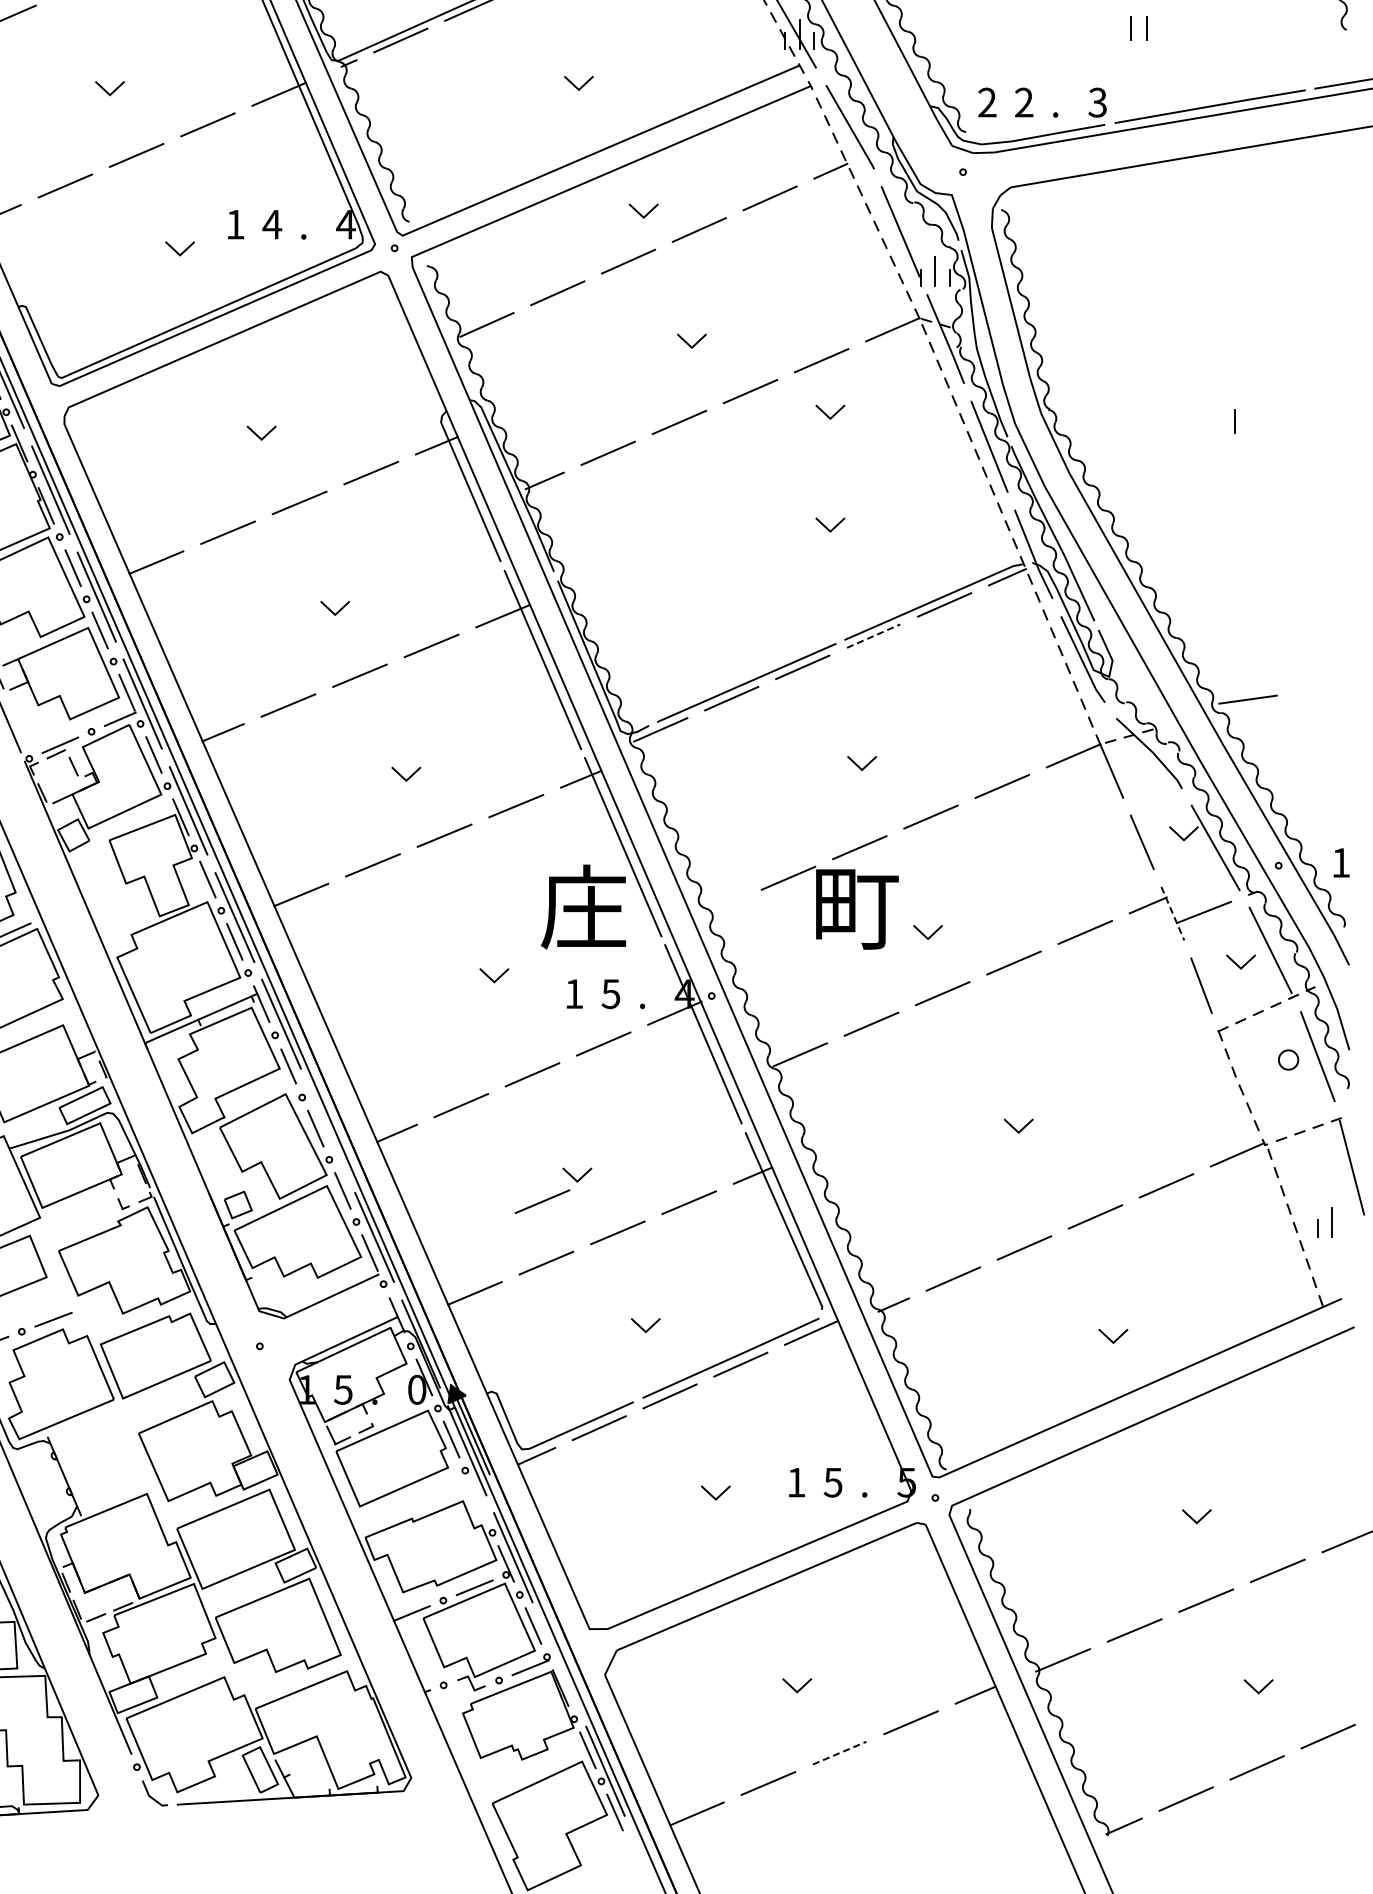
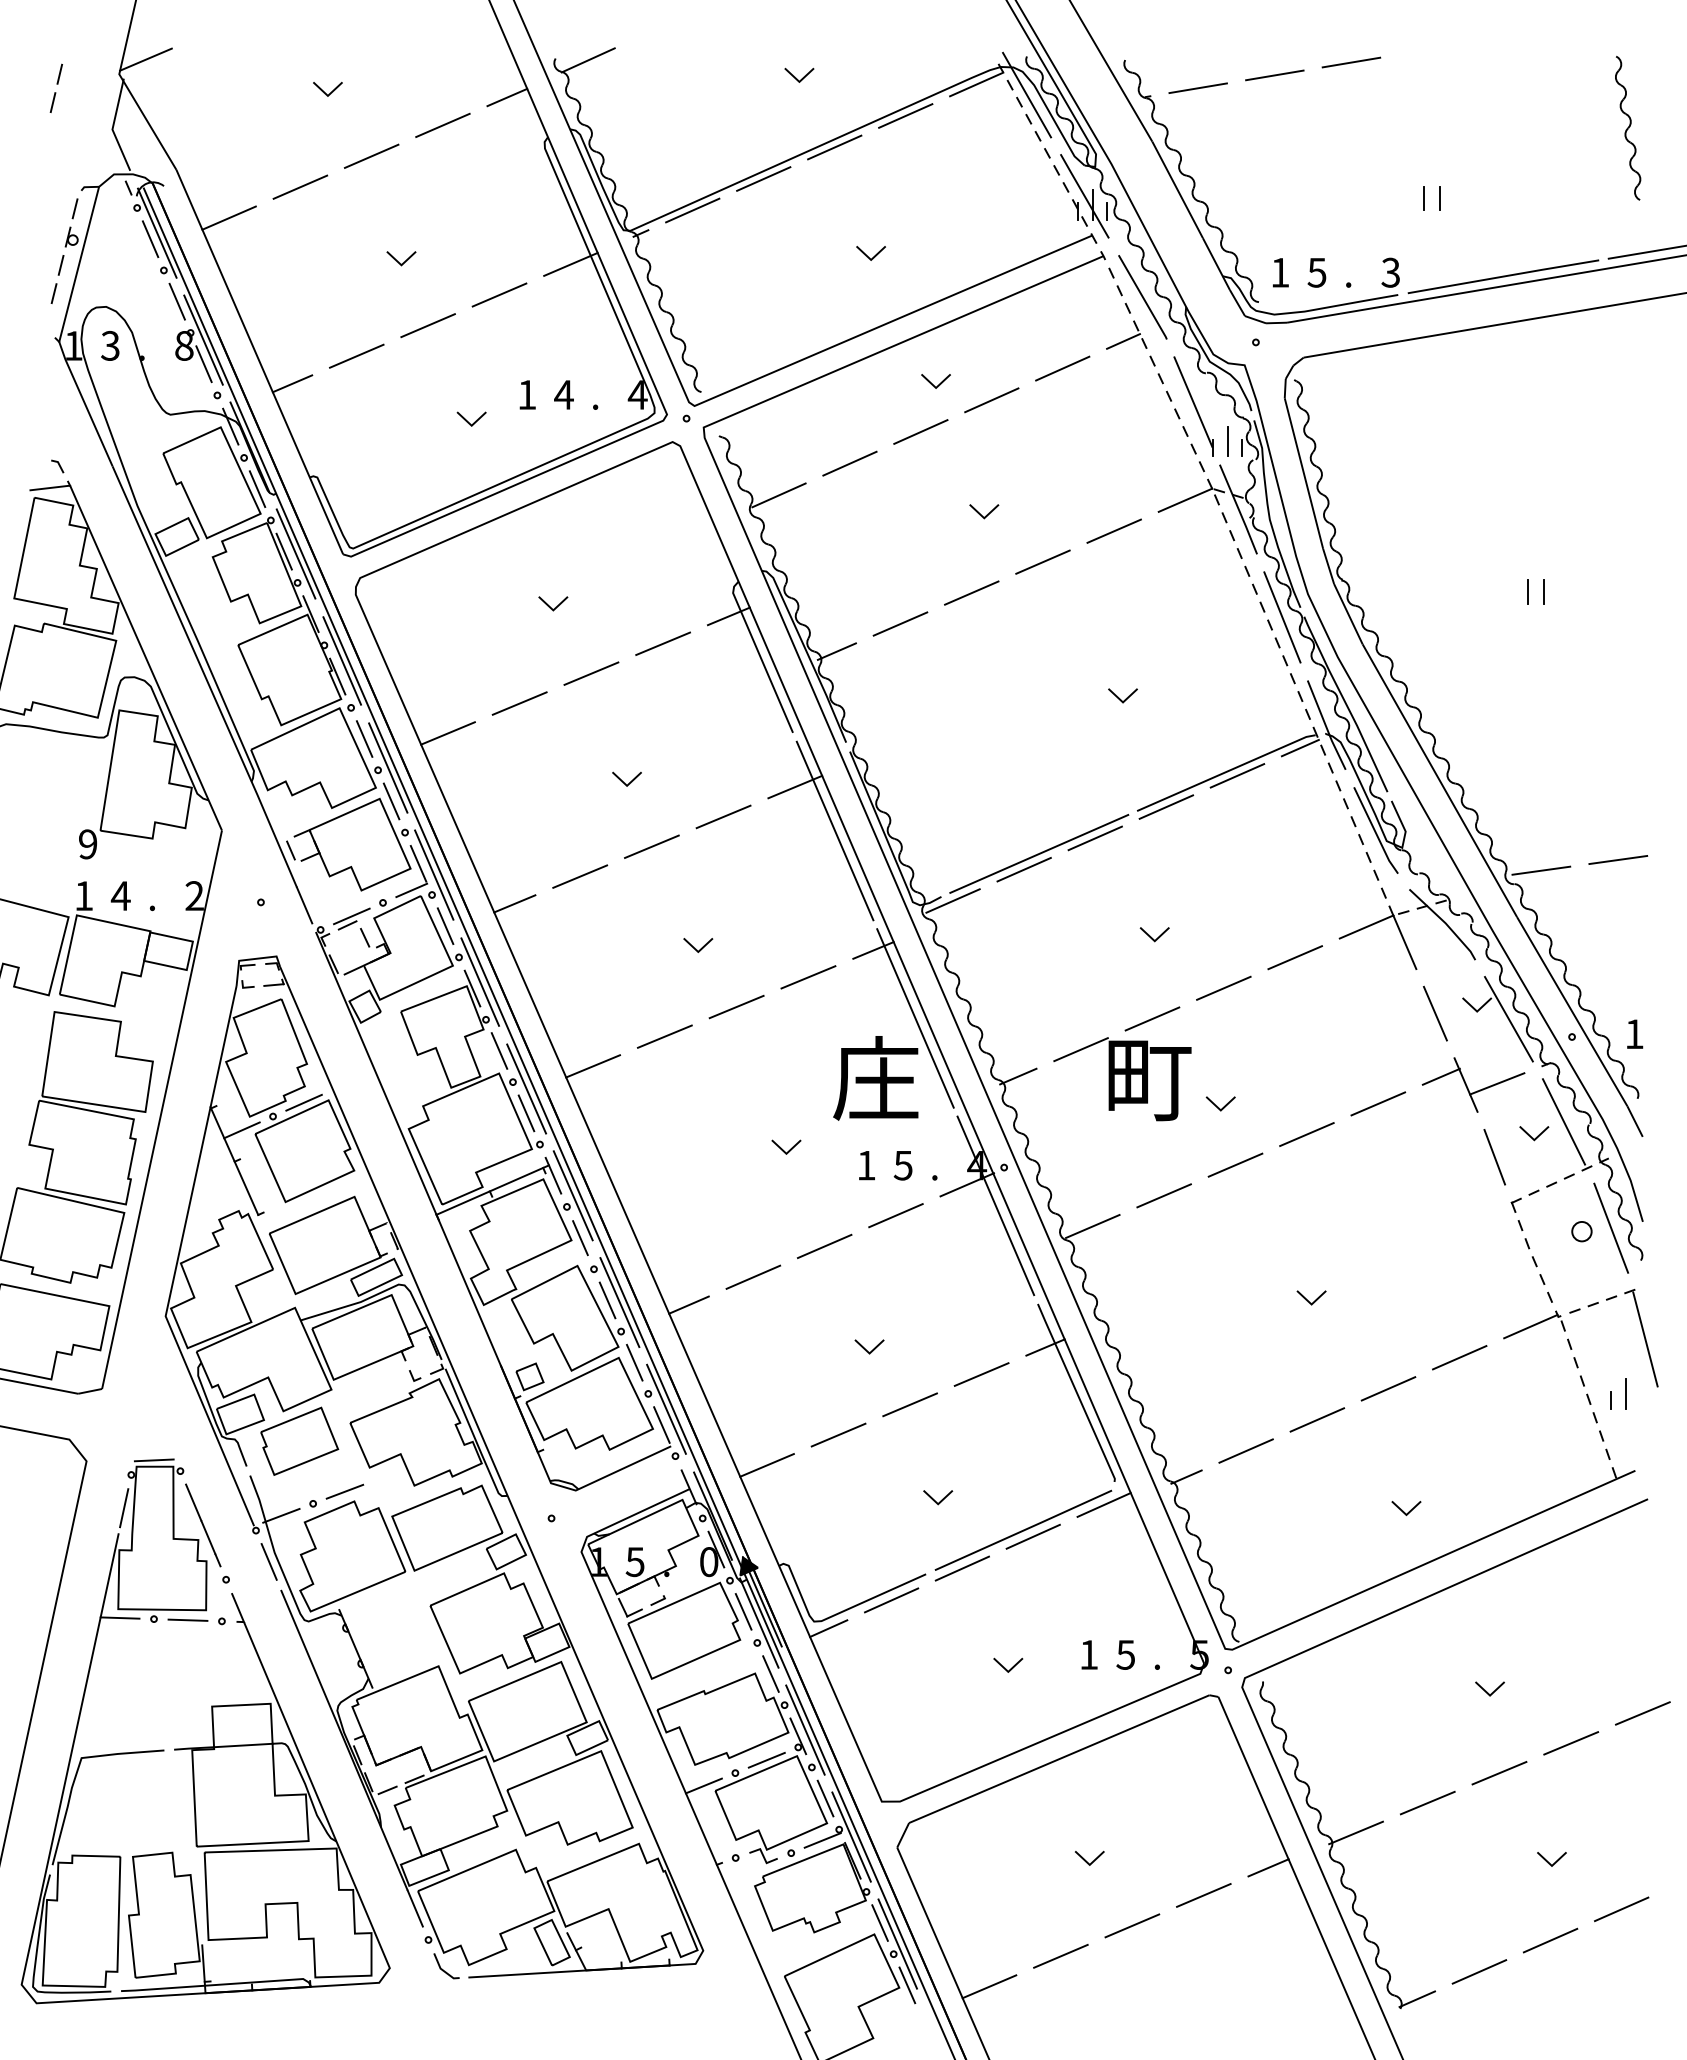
text: (987, 102) -> (1280, 272), 2 -> 1
text: (1023, 102) -> (1316, 272), 2 -> 5
line: (826, 413) -> (1119, 584), removed
line: (1250, 420) -> (1543, 591), added
line: (873, 635) -> (1166, 806), dashed -> solid
line: (1325, 688) -> (1618, 859), added
line: (726, 905) -> (1018, 1076), added
line: (1173, 914) -> (1466, 1085), dashed -> solid
line: (327, 1130) -> (619, 1302), added
line: (542, 1201) -> (834, 1373), removed
line: (478, 1501) -> (770, 1673), added
line: (559, 1663) -> (851, 1836), added
line: (839, 1752) -> (1132, 1925), dashed -> solid

